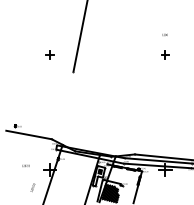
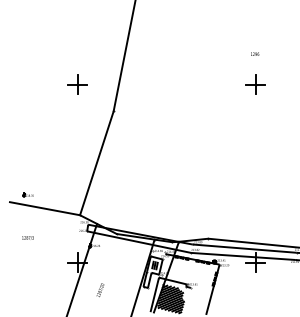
part: (49, 54) -> (76, 84), size x1.67
part: (165, 54) -> (255, 84), size x1.67
line: (62, 105) -> (96, 163), added
text: (25, 165) -> (27, 237), moved
text: (32, 187) -> (99, 289), moved

